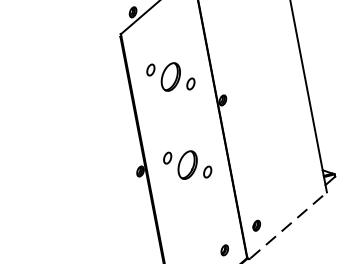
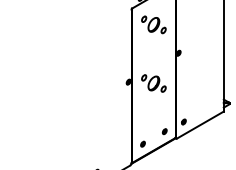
part: (170, 76) -> (153, 24), moved
line: (288, 226) -> (200, 125), dashed -> solid

